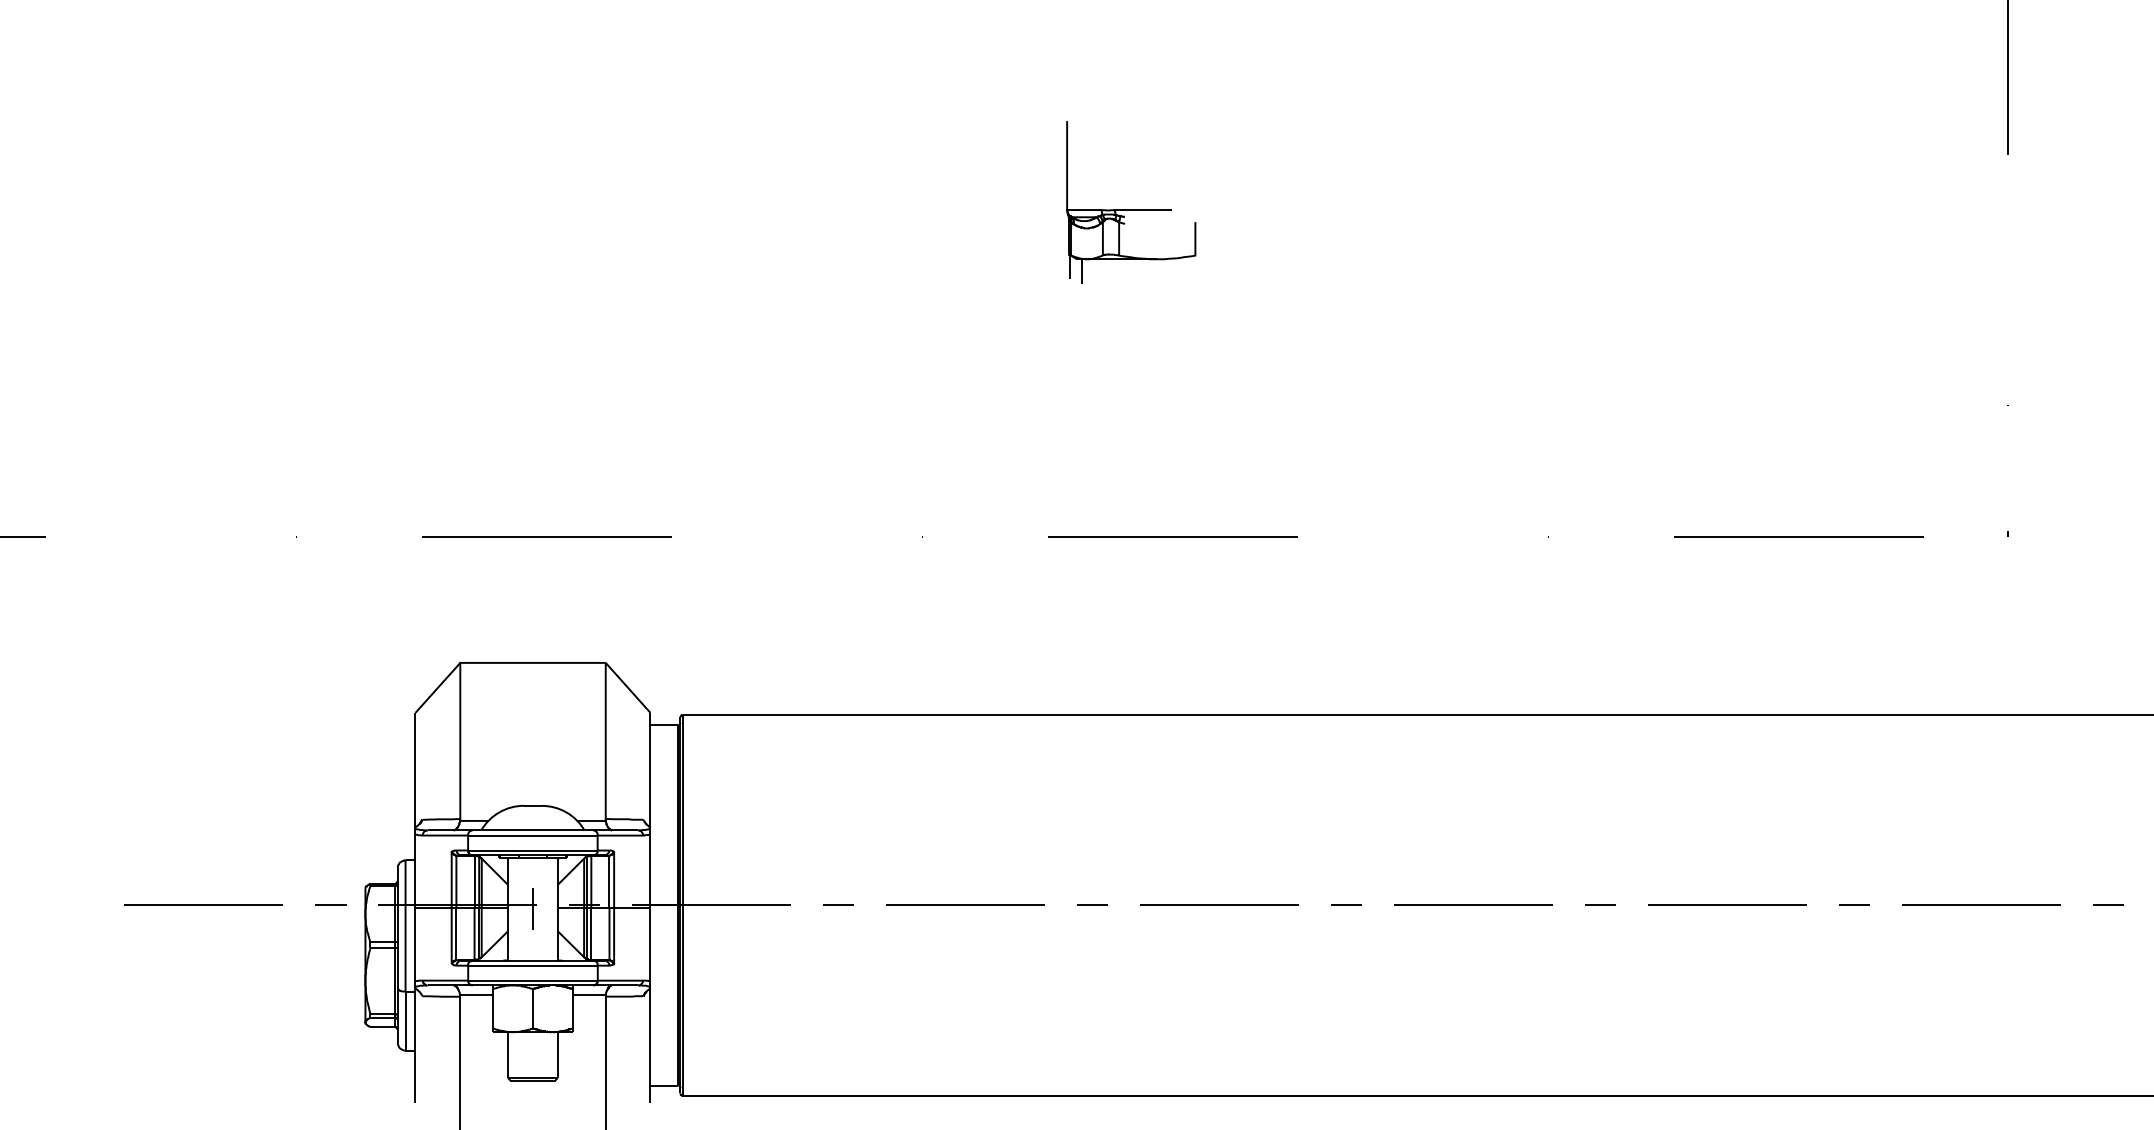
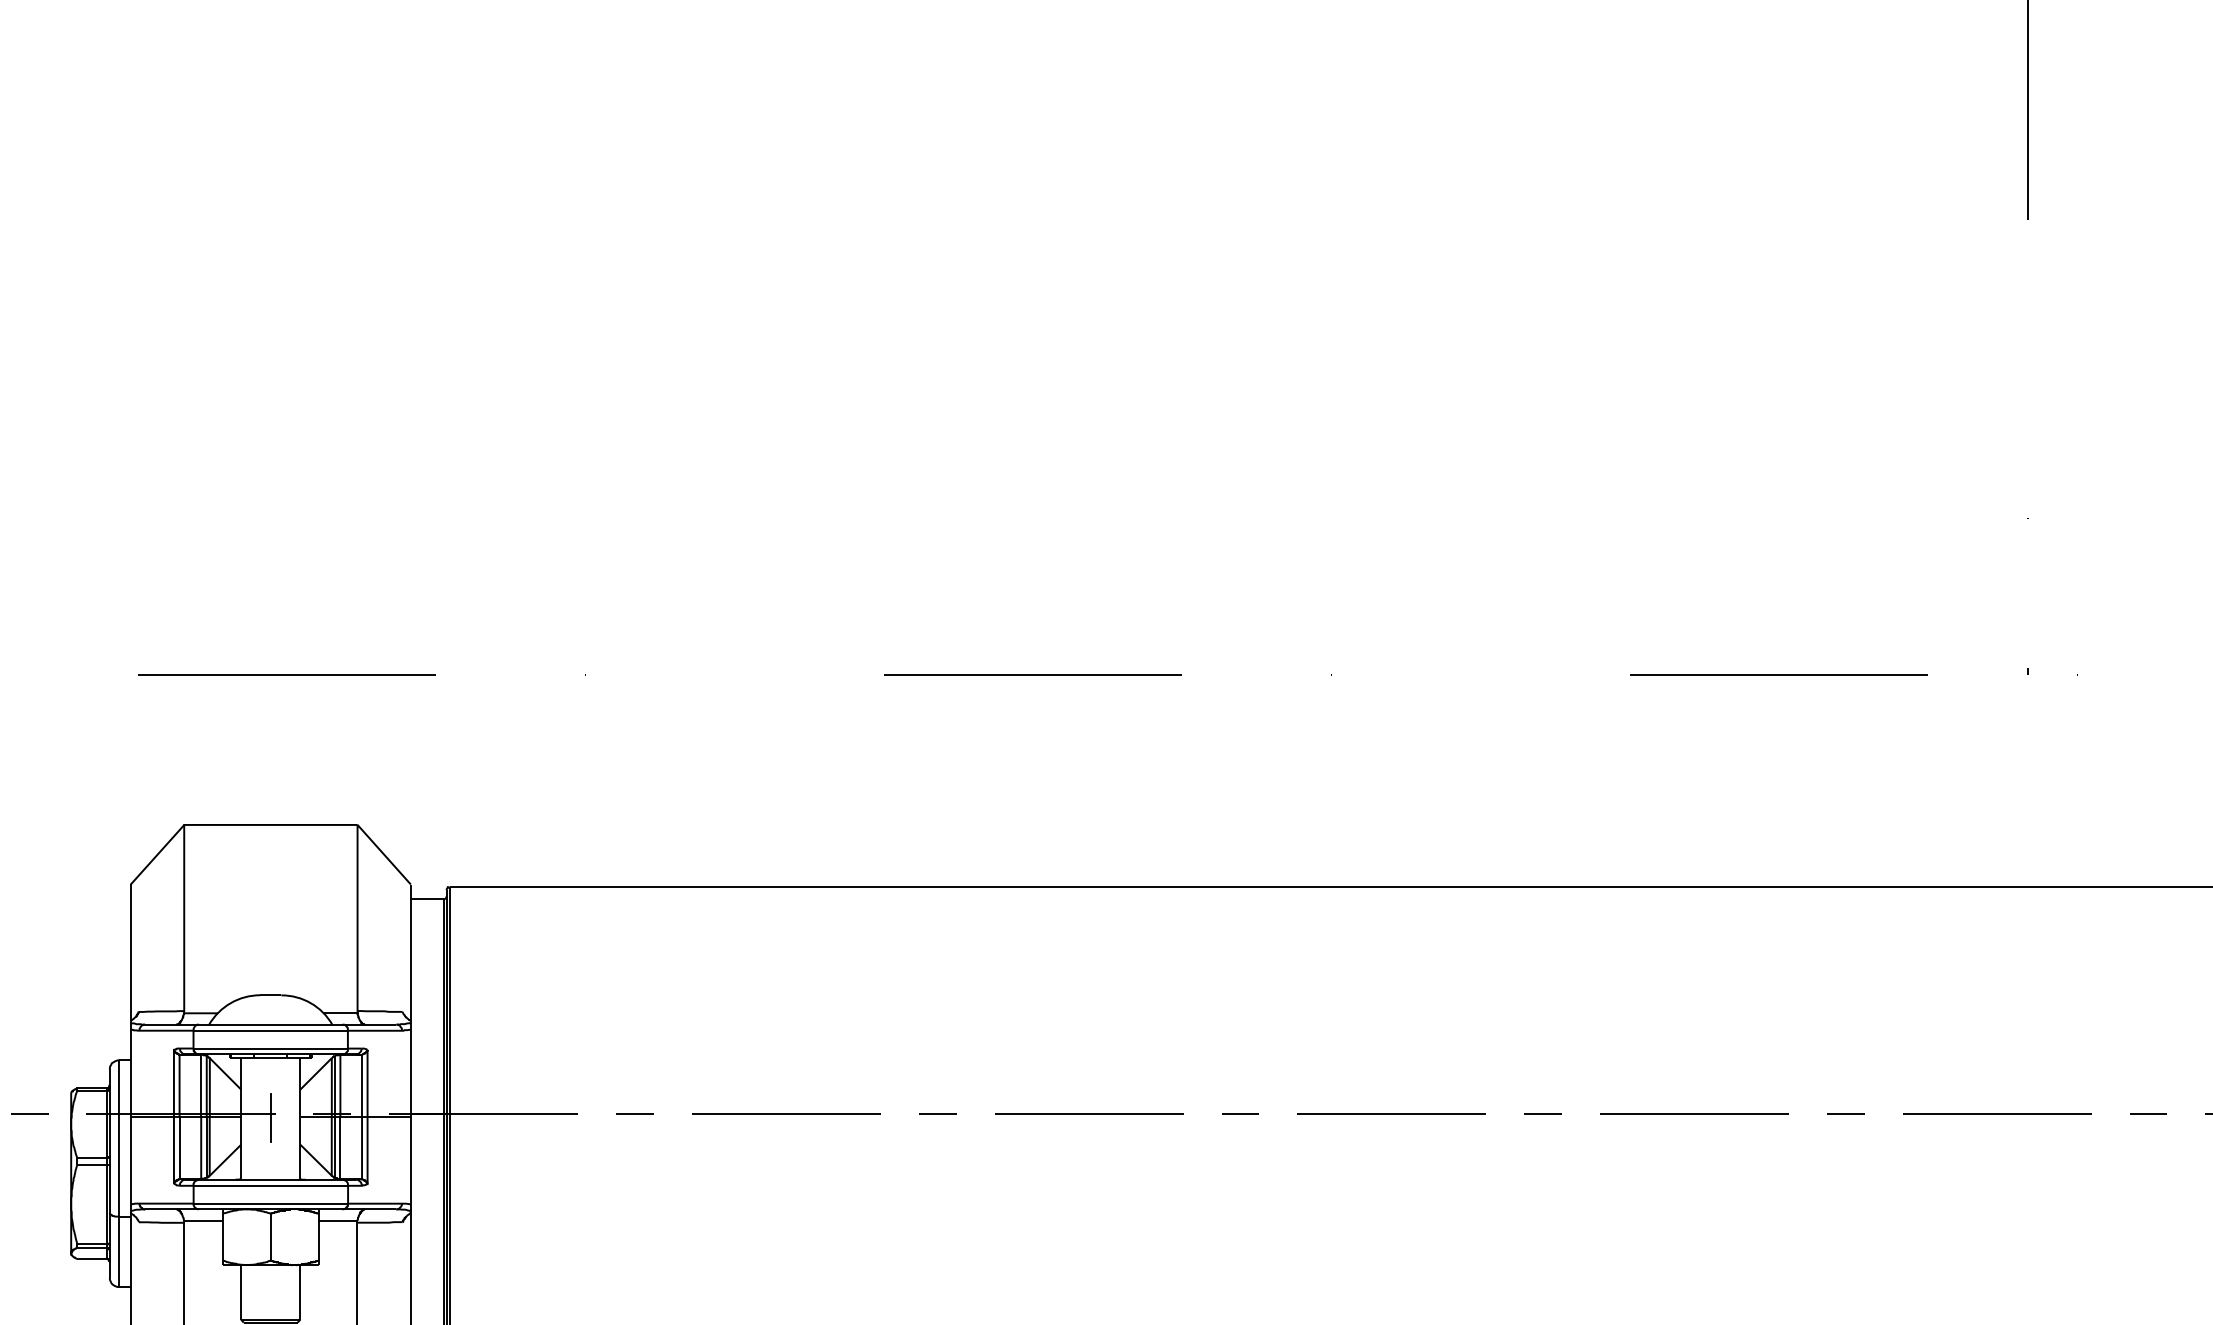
part: (1131, 209) -> (984, 284), removed

